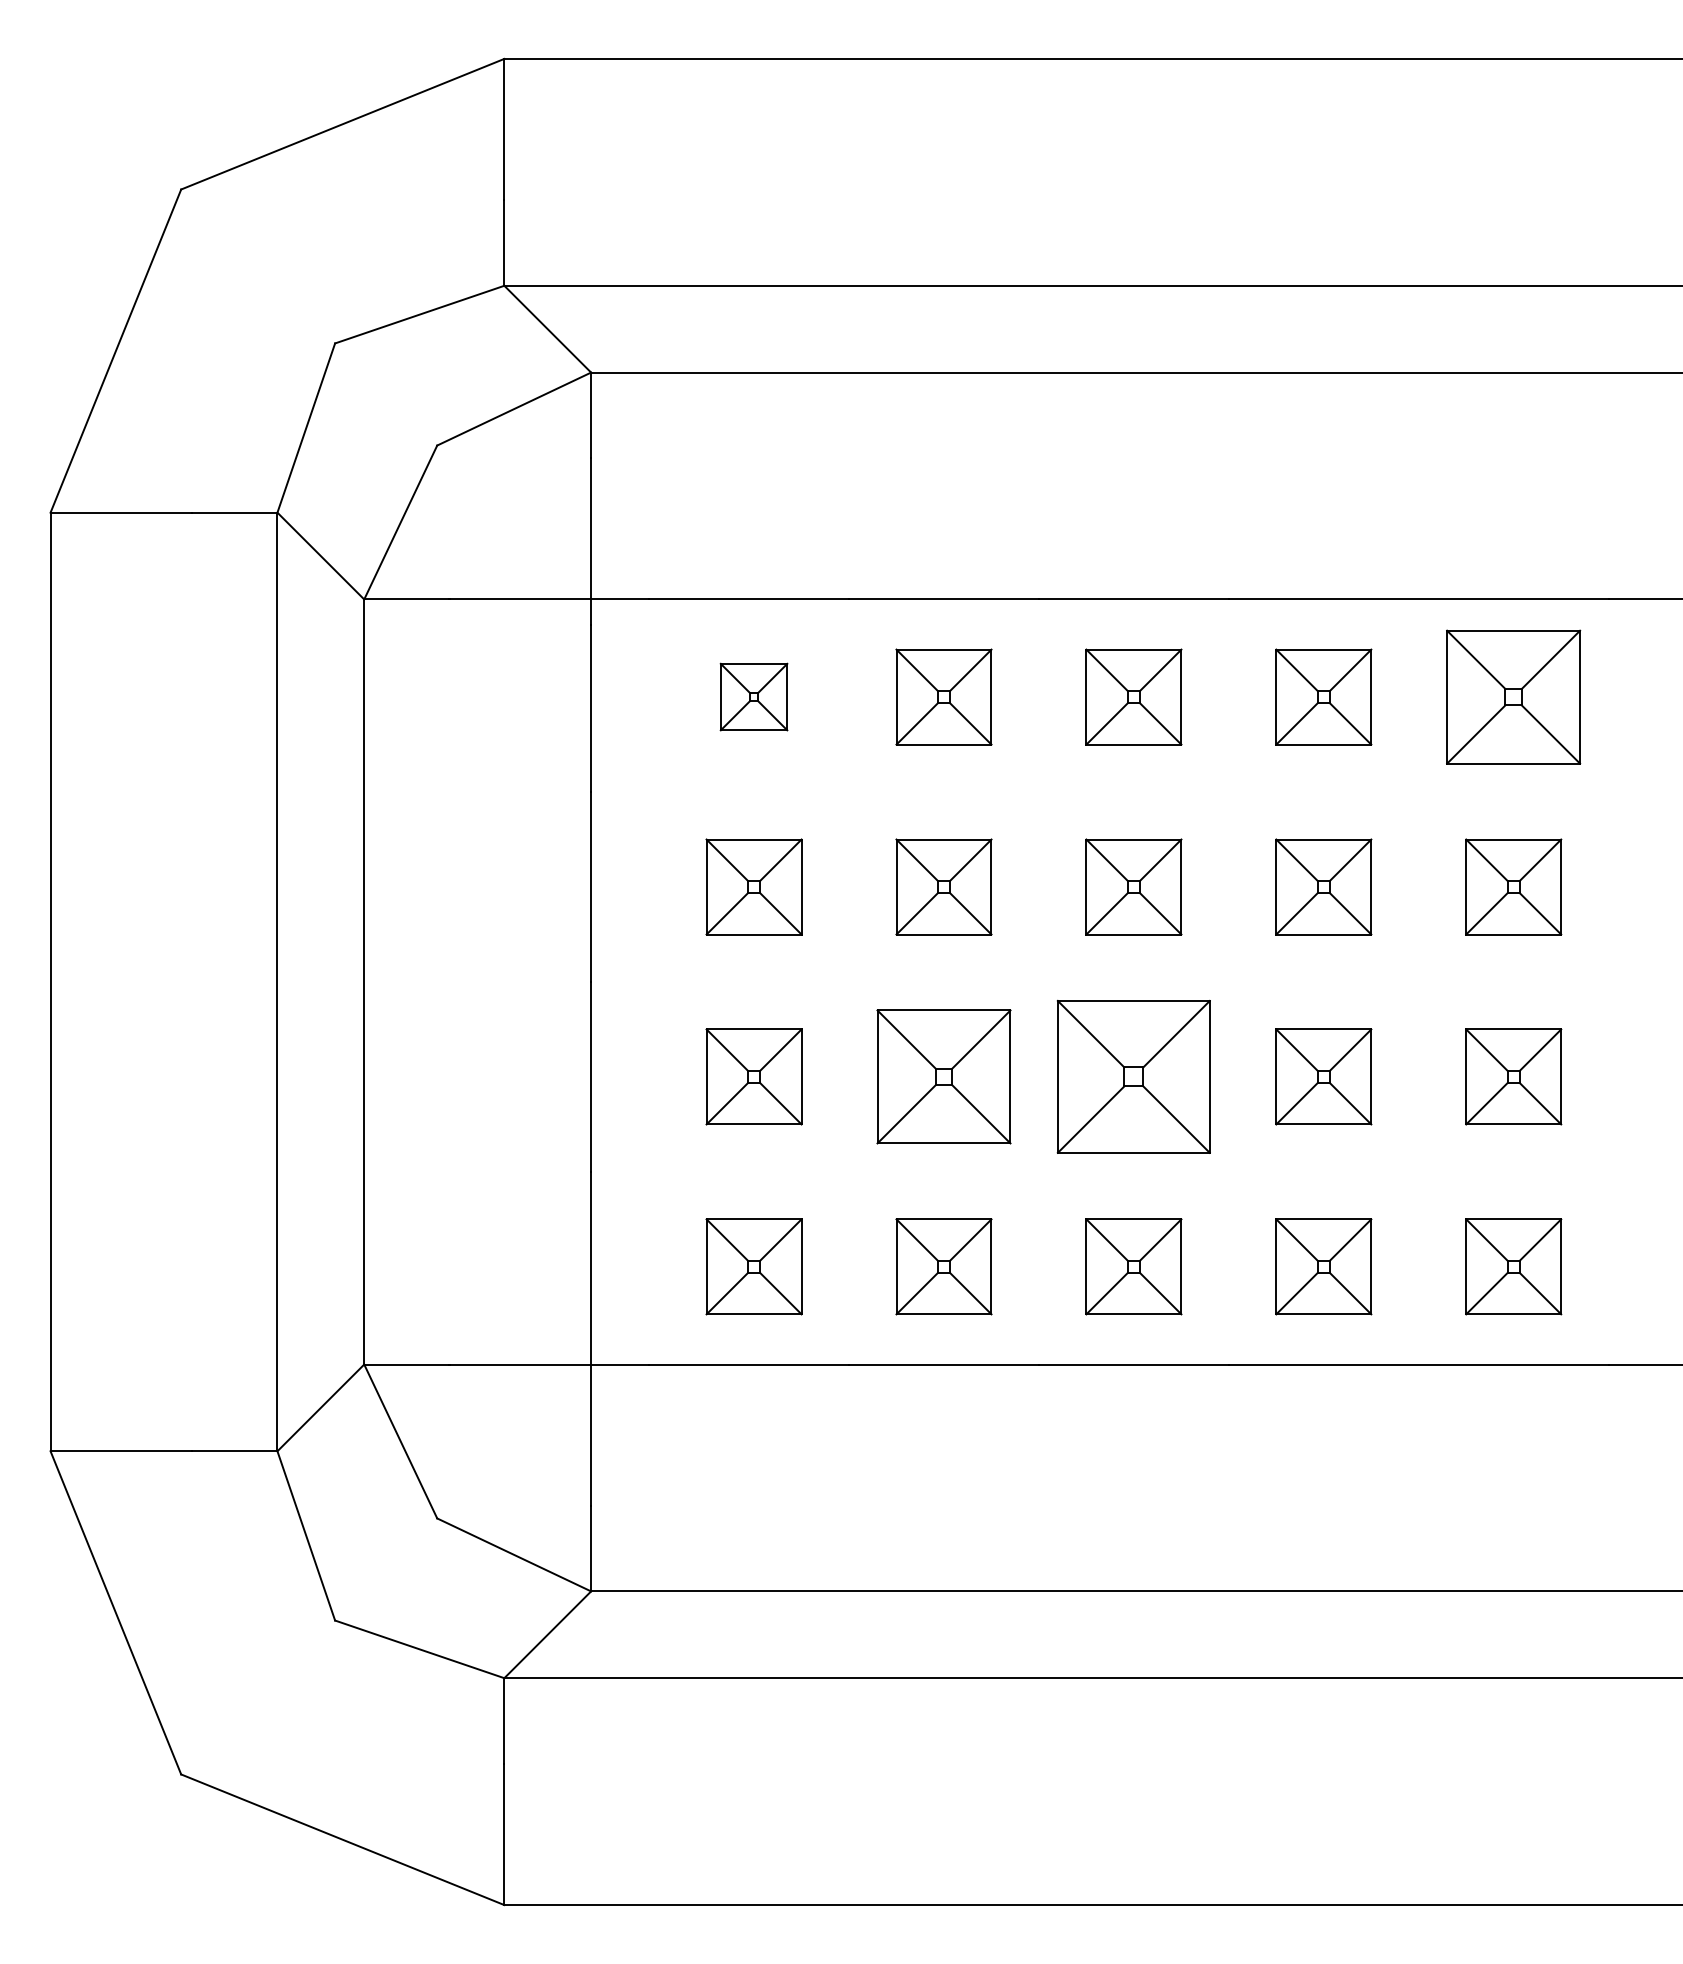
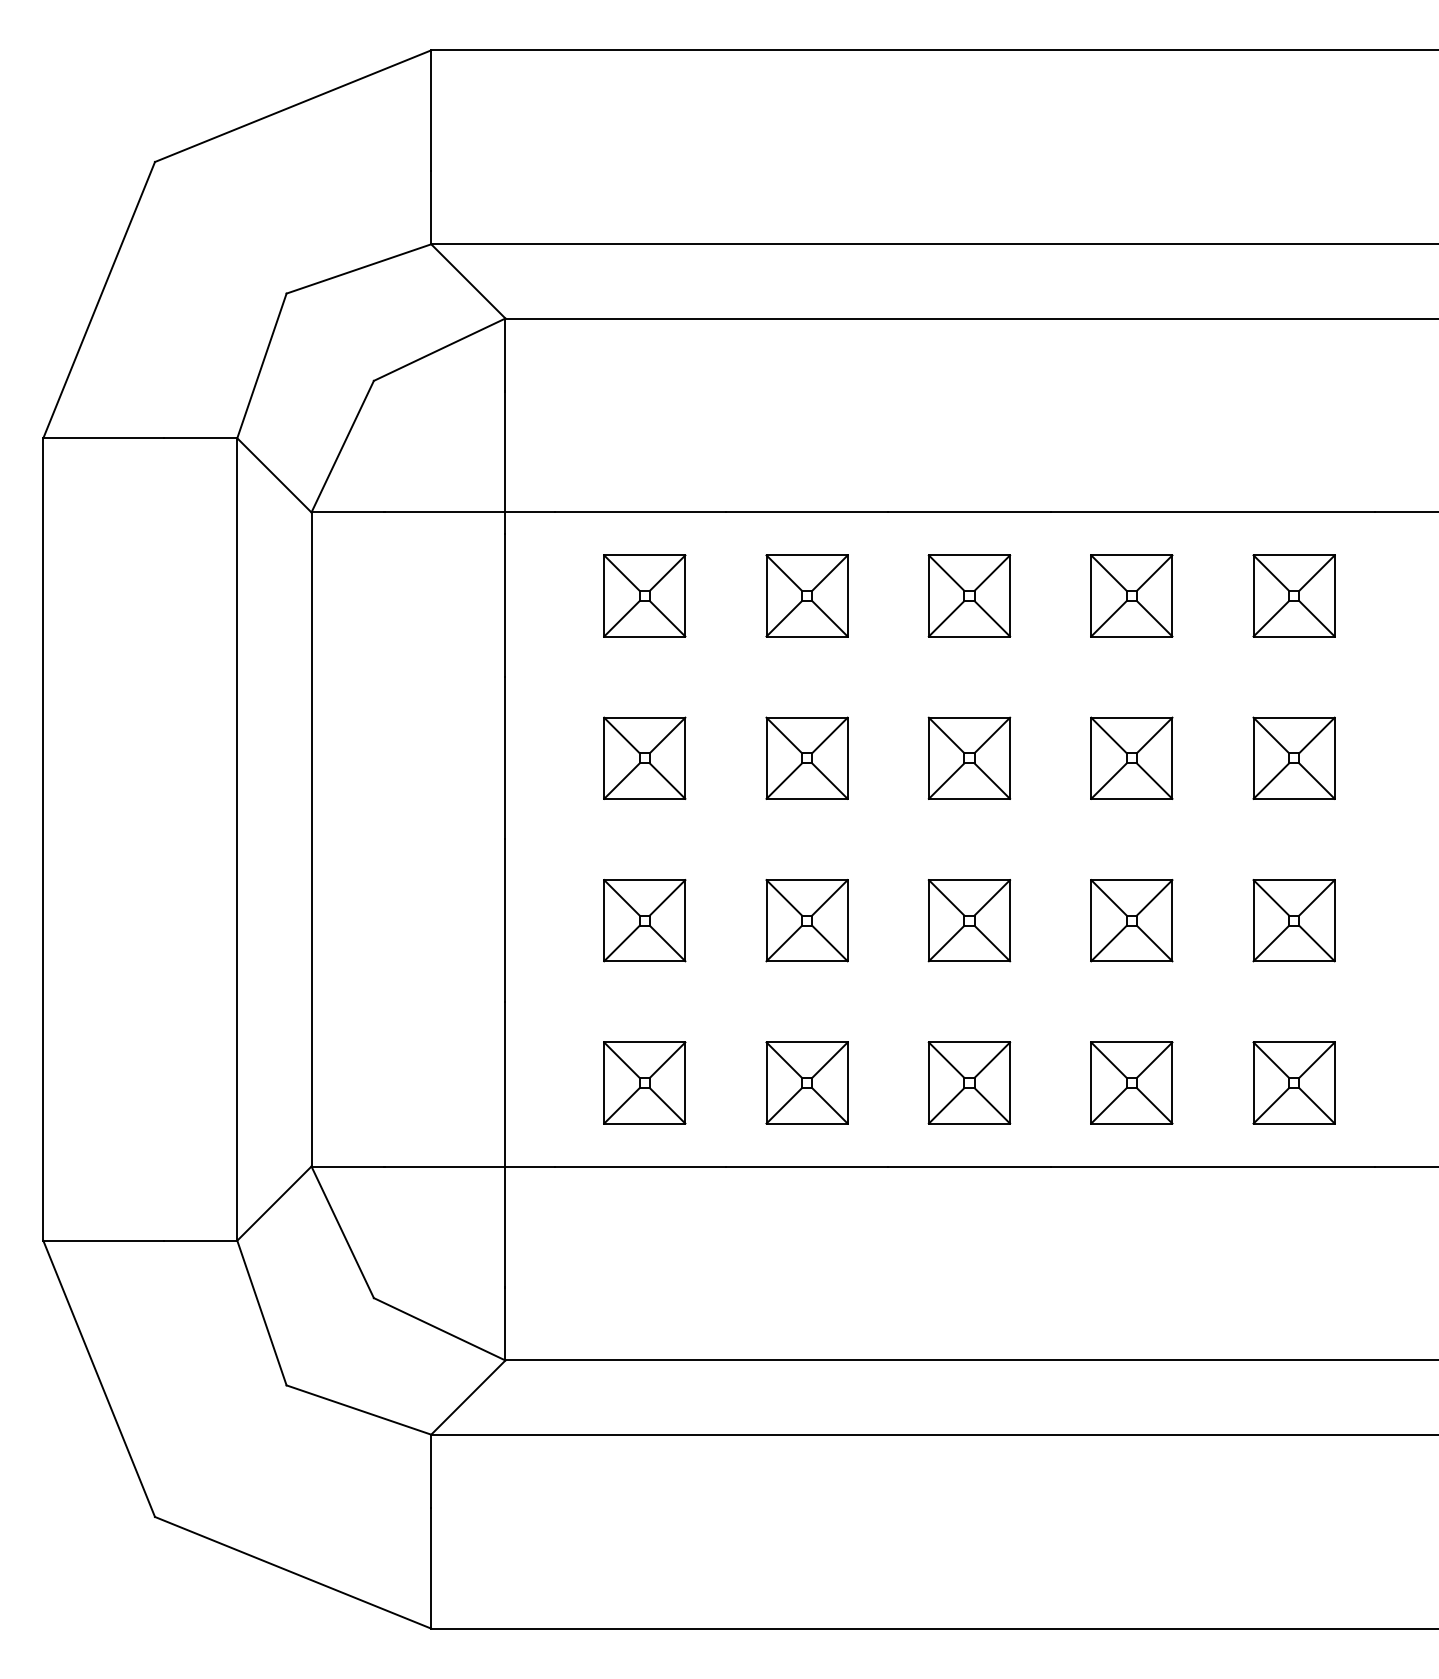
part: (753, 696) -> (644, 595), size x1.43
part: (1513, 696) -> (1293, 595), size x0.71
part: (943, 1076) -> (806, 920), size x0.71
part: (1133, 1076) -> (969, 920), size x0.62

